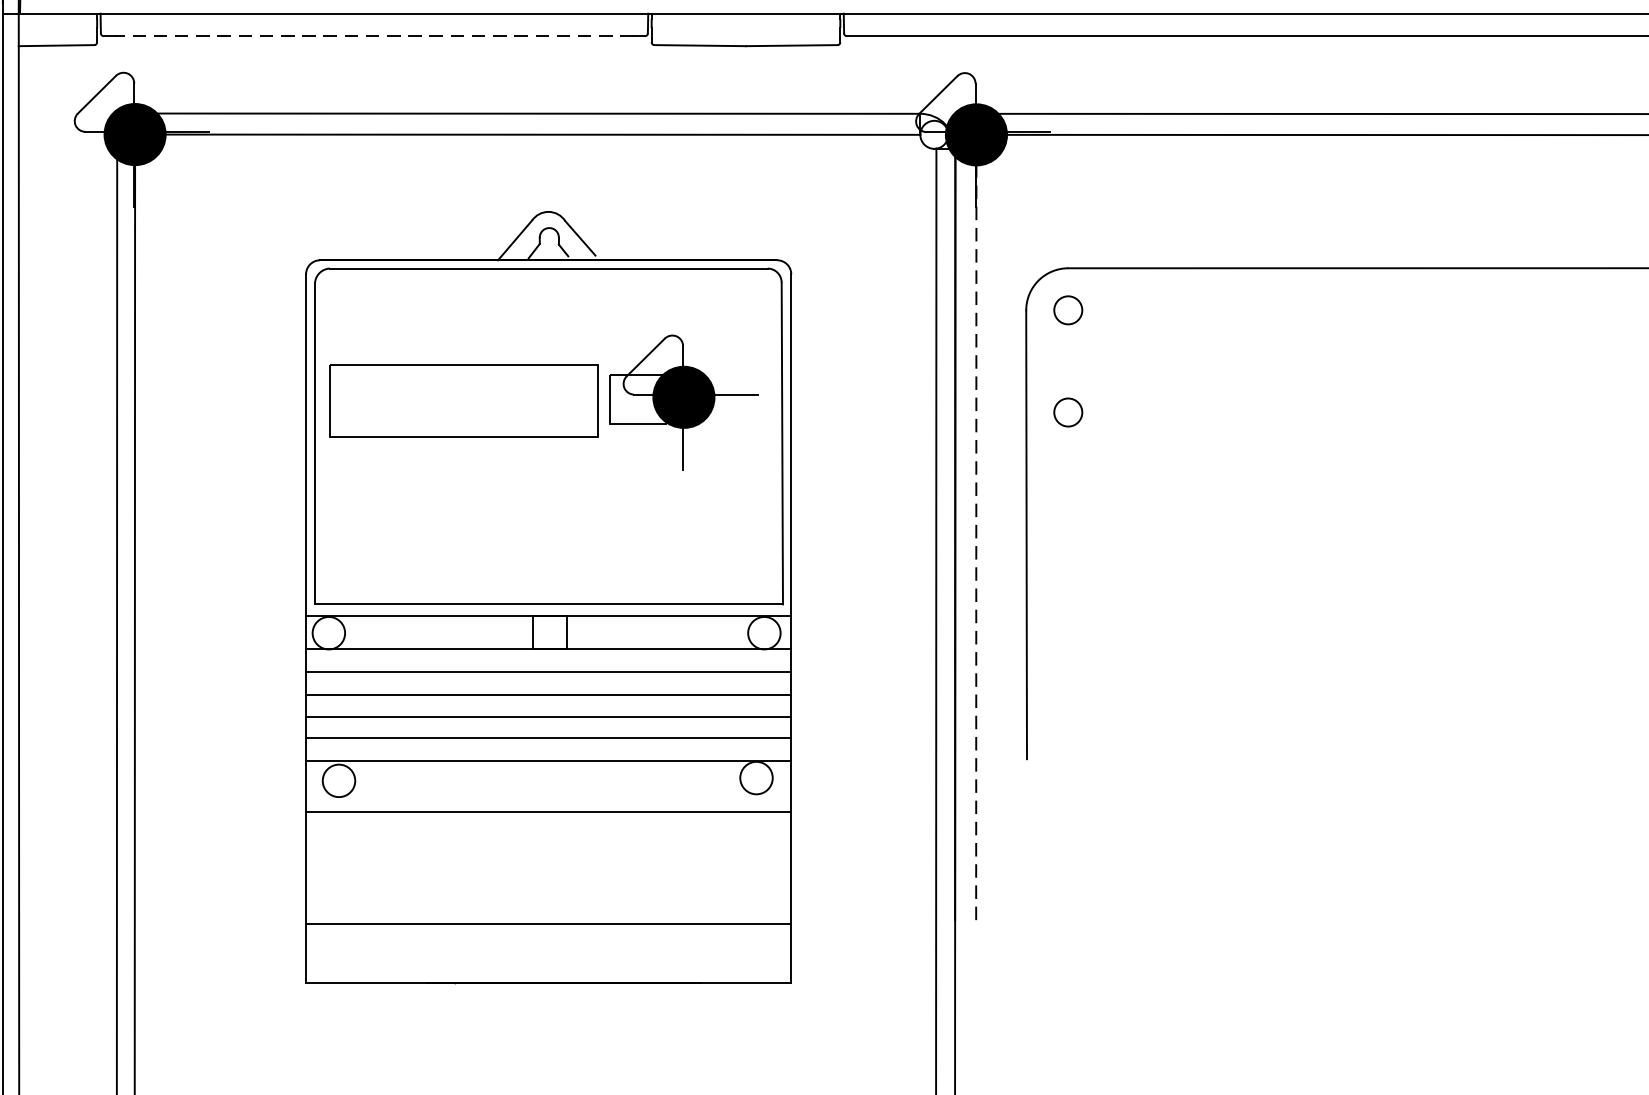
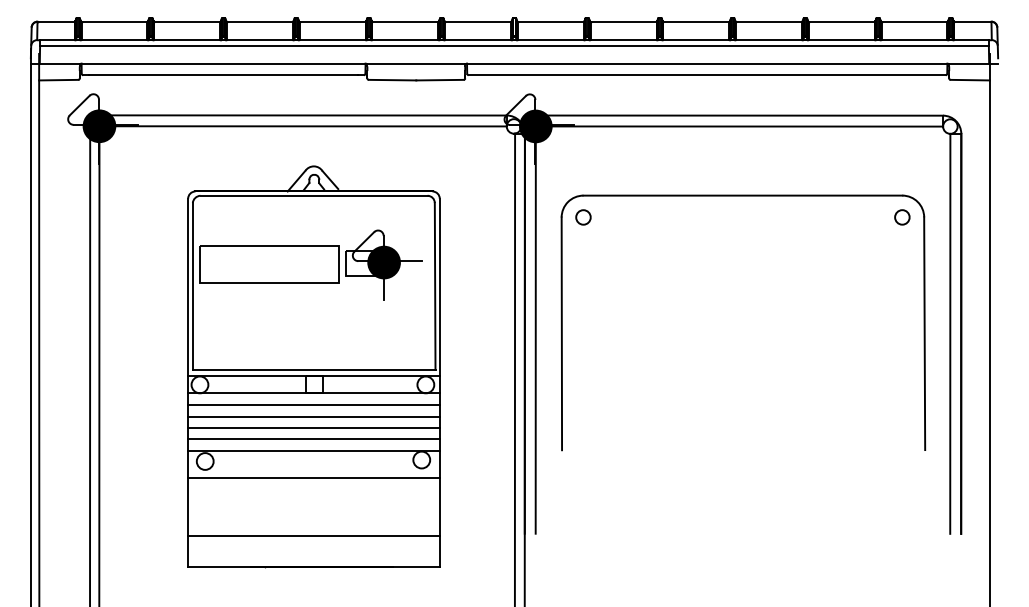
line: (374, 36) -> (223, 75), dashed -> solid
circle: (1068, 412) -> (583, 270), removed
line: (975, 534) -> (535, 333), dashed -> solid

